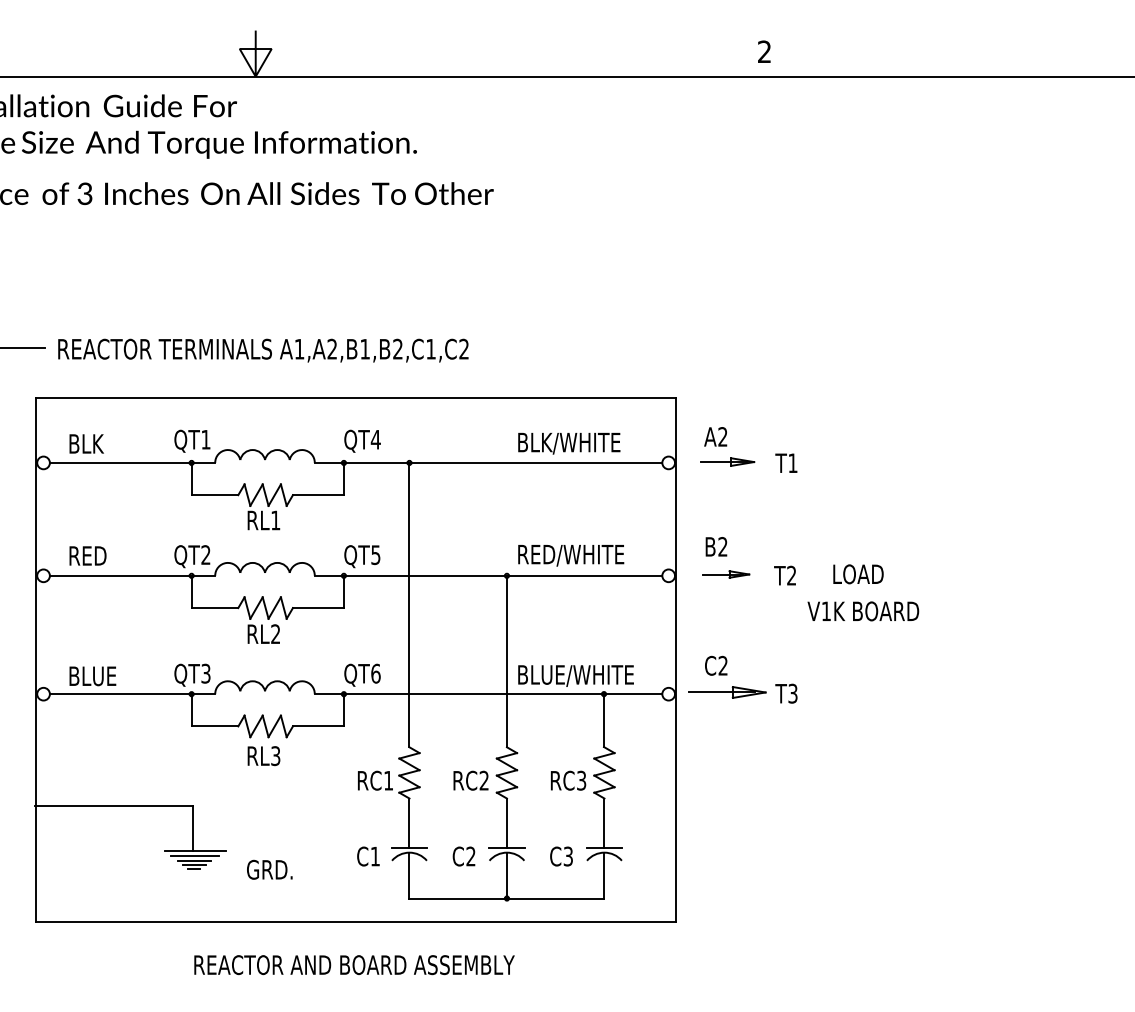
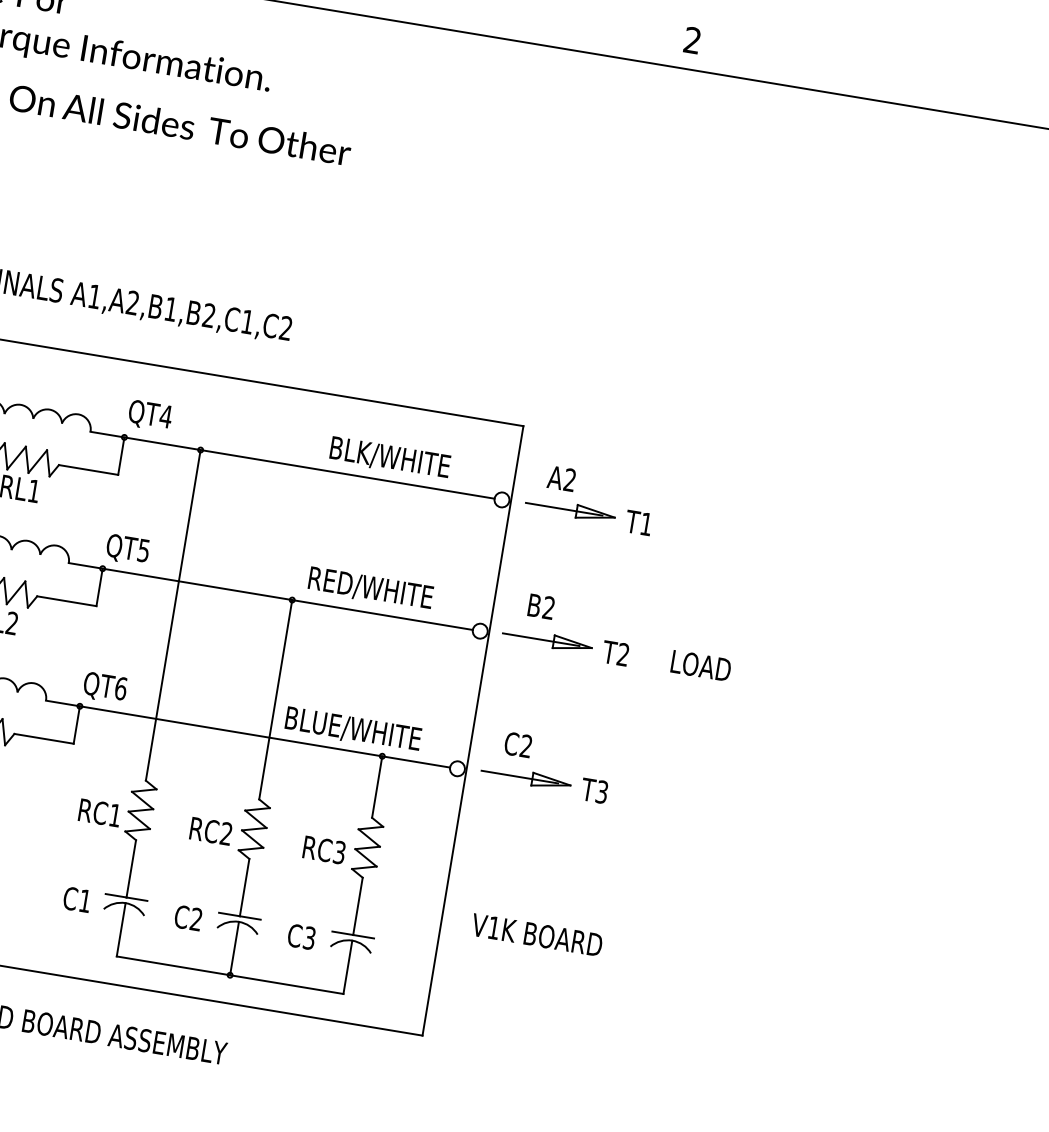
part: (727, 461) -> (570, 509), size x1.43
part: (726, 574) -> (547, 640), size x1.67
text: (863, 611) -> (537, 935), moved

